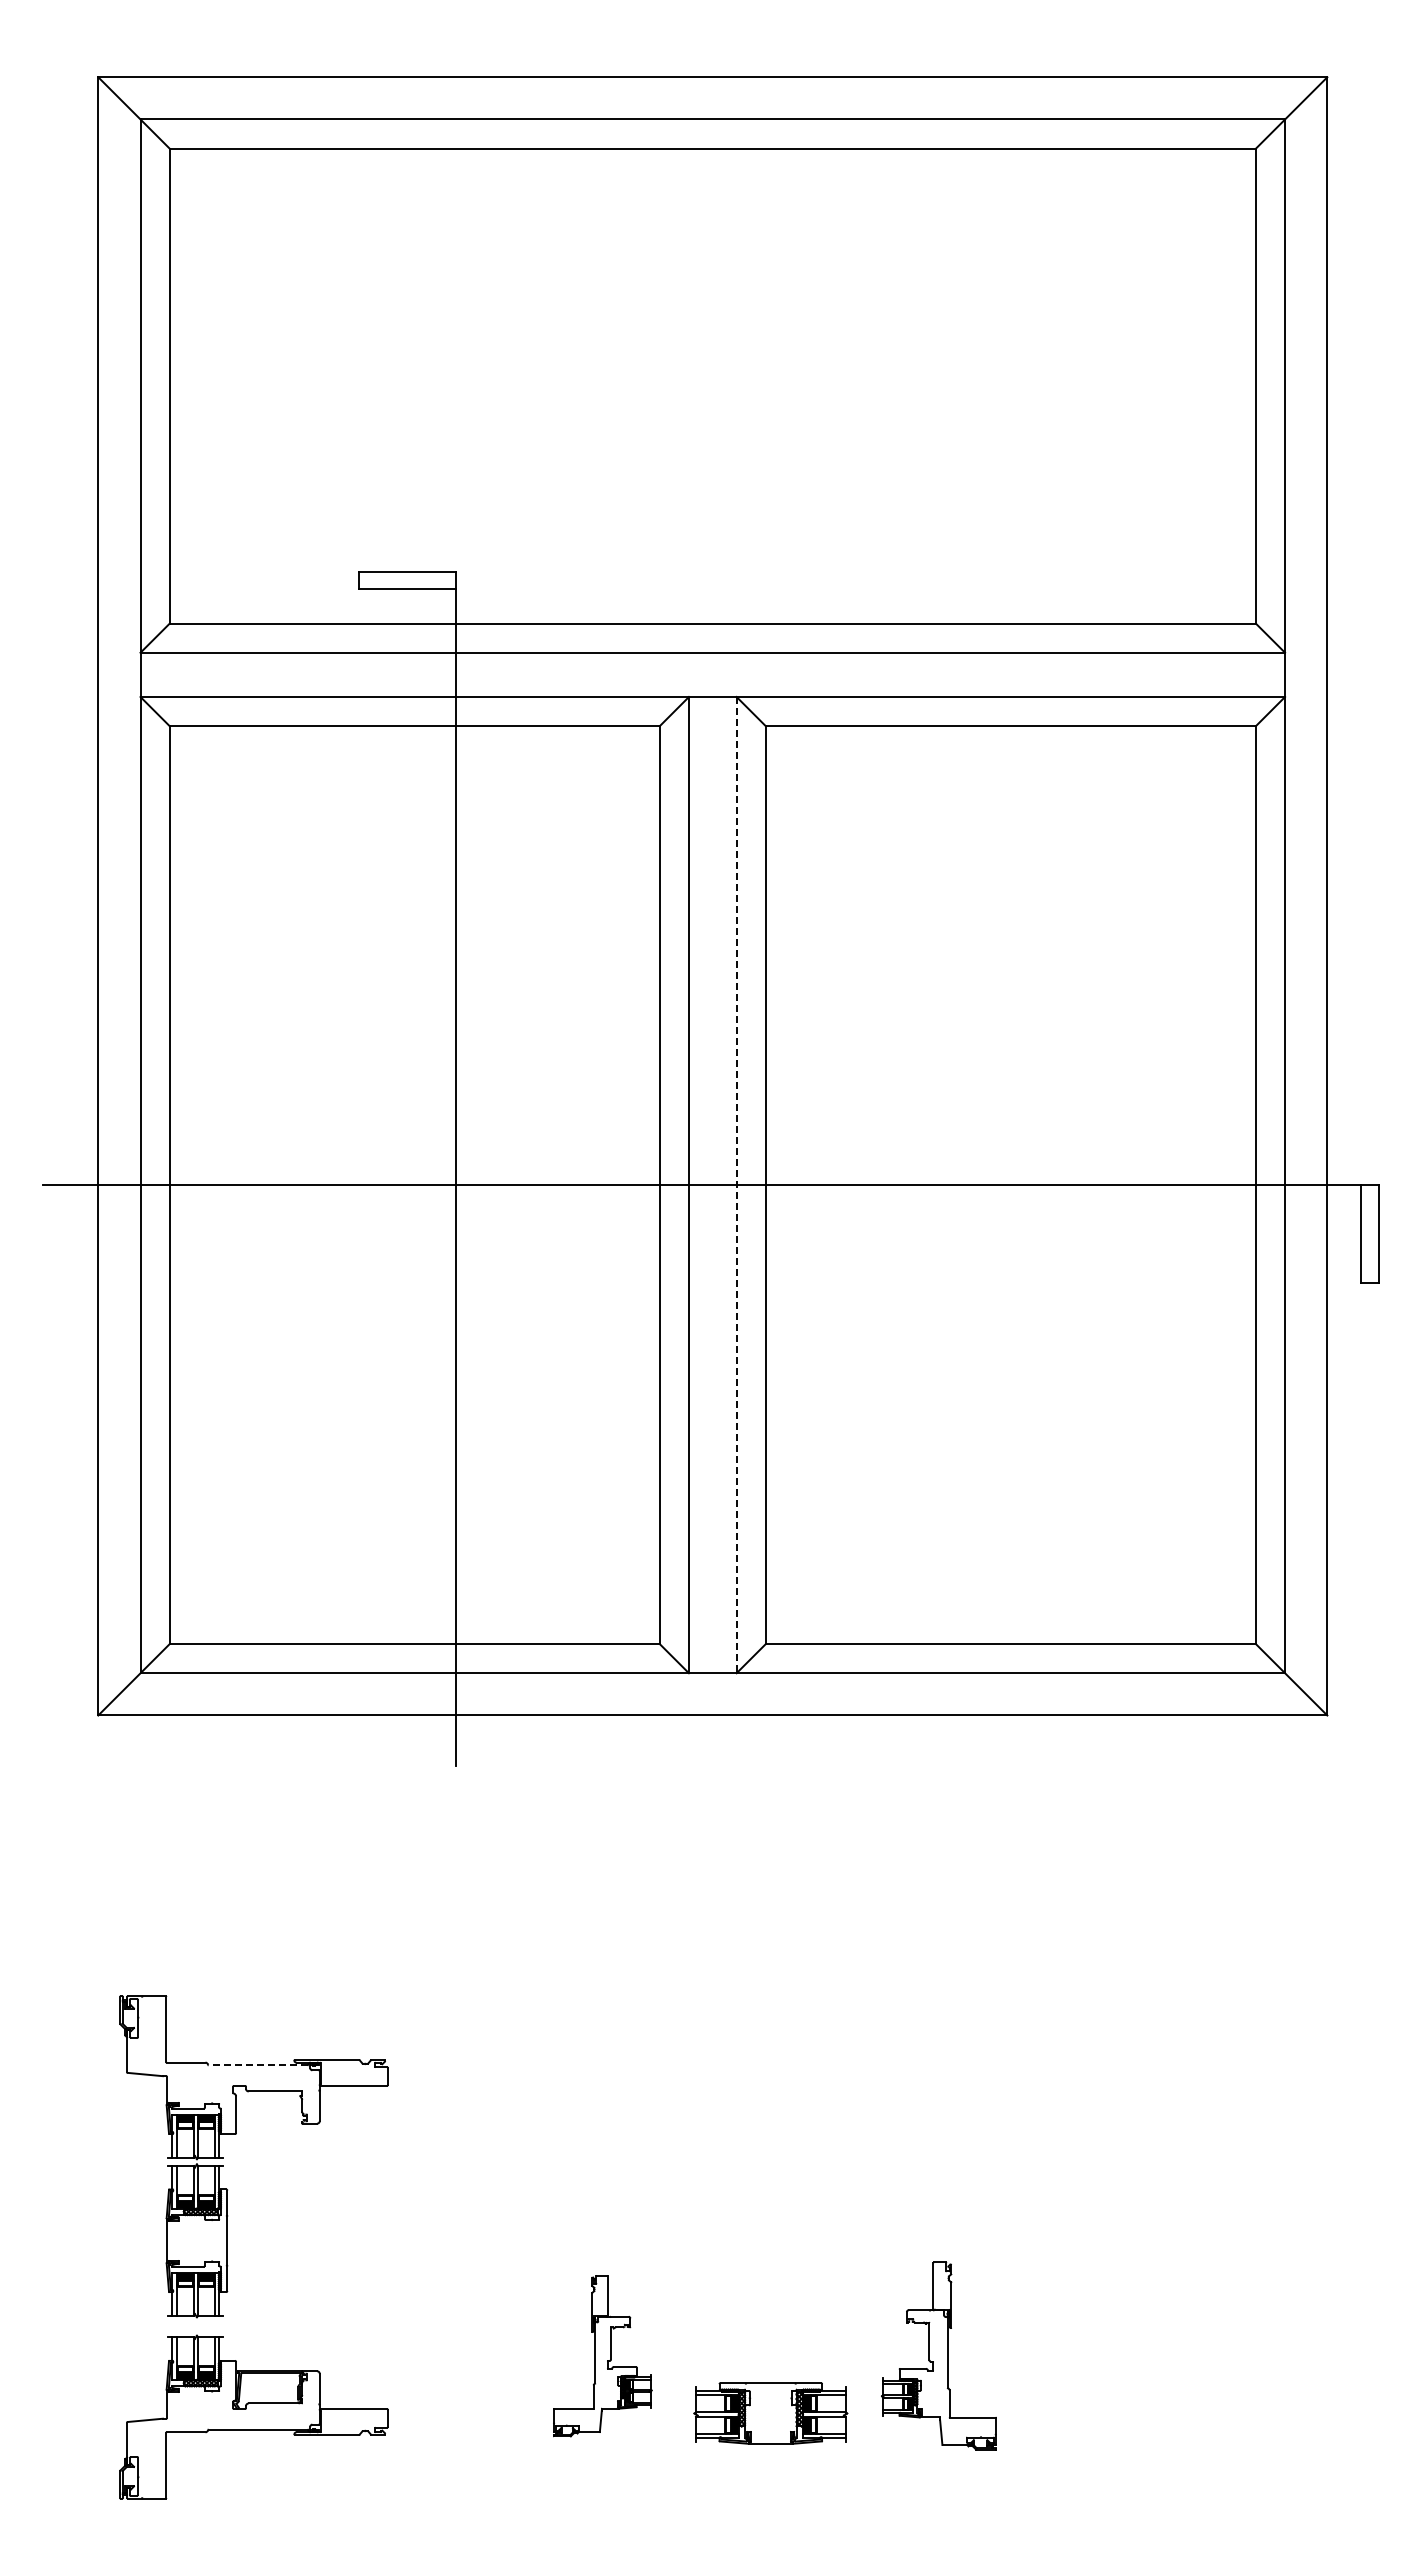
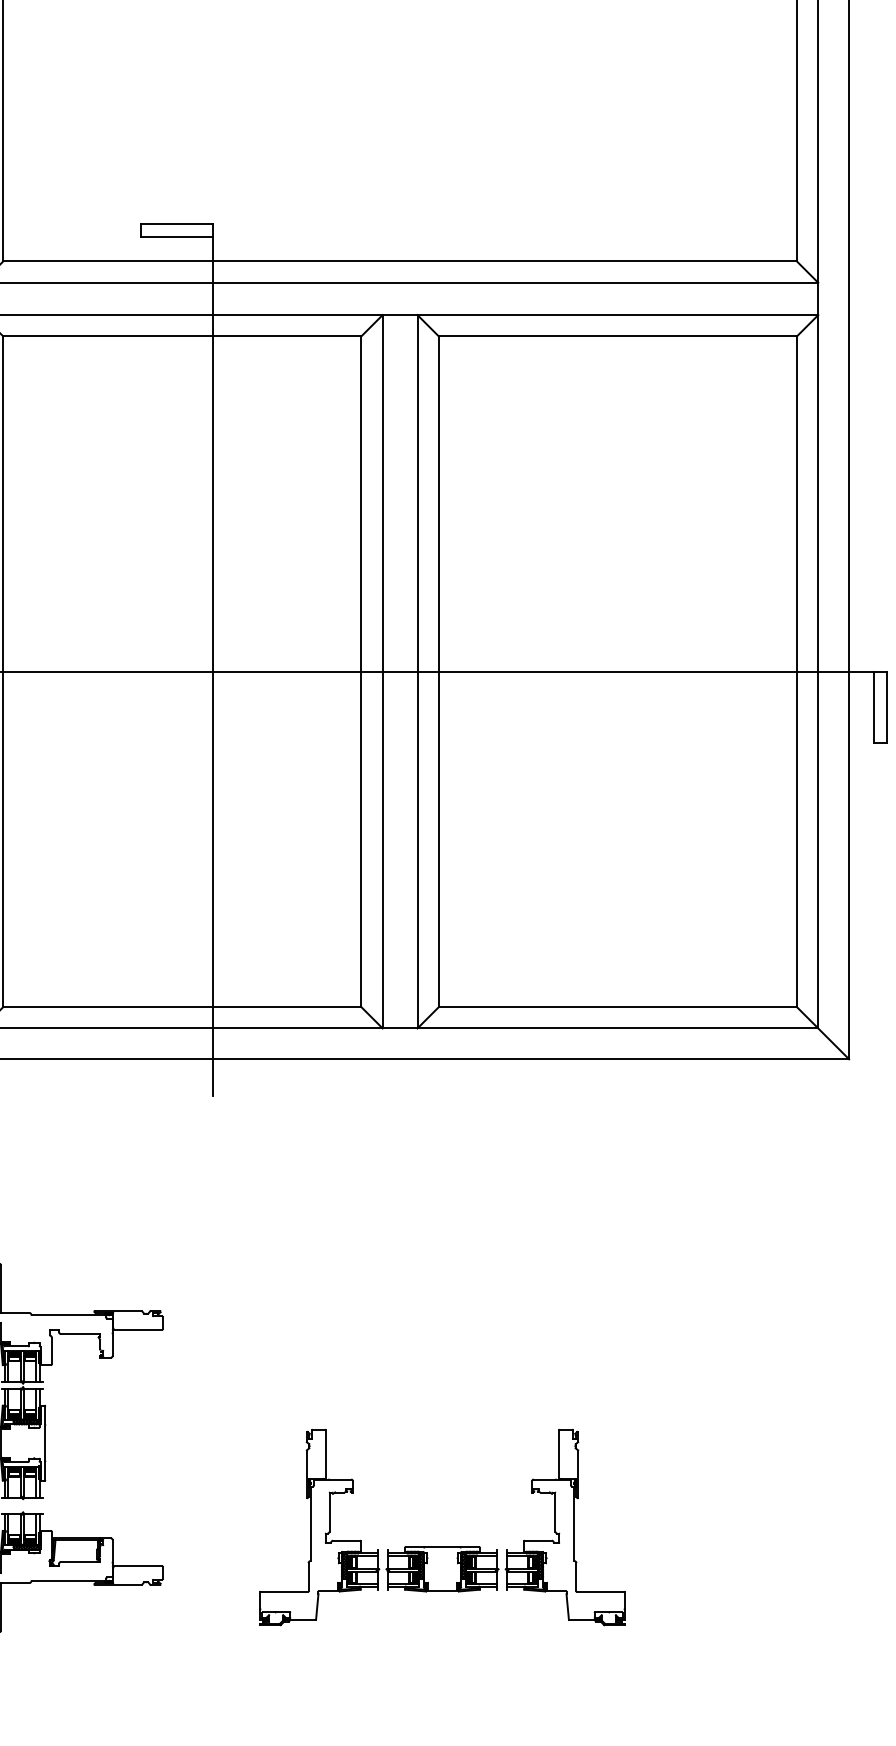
line: (736, 1185) -> (417, 672), dashed -> solid
line: (257, 2065) -> (67, 1315), dashed -> solid
part: (602, 2355) -> (319, 1526), size x1.67
part: (938, 2355) -> (565, 1526), size x1.43

